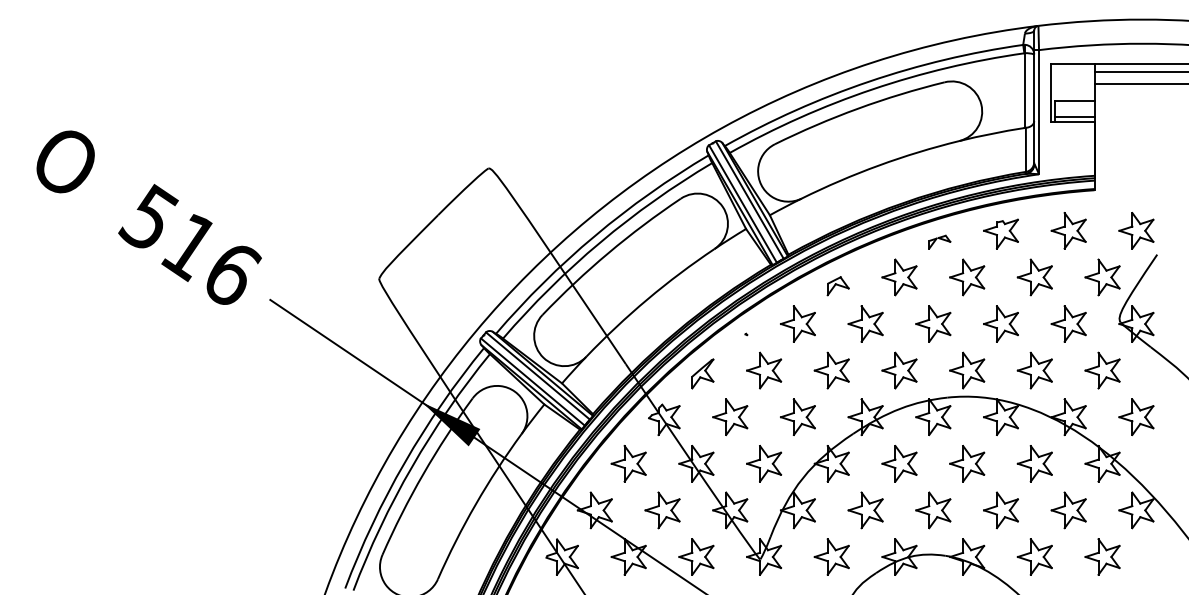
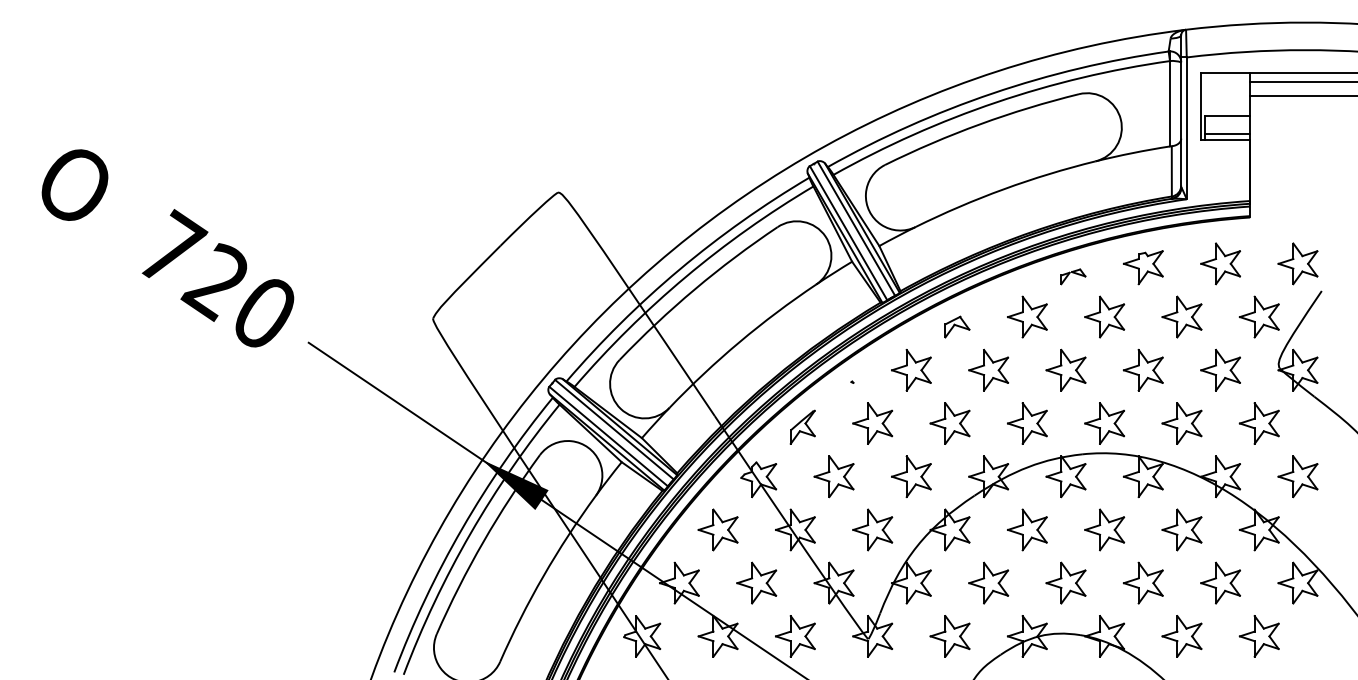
text: (189, 243) -> (216, 278), 516 -> 720

